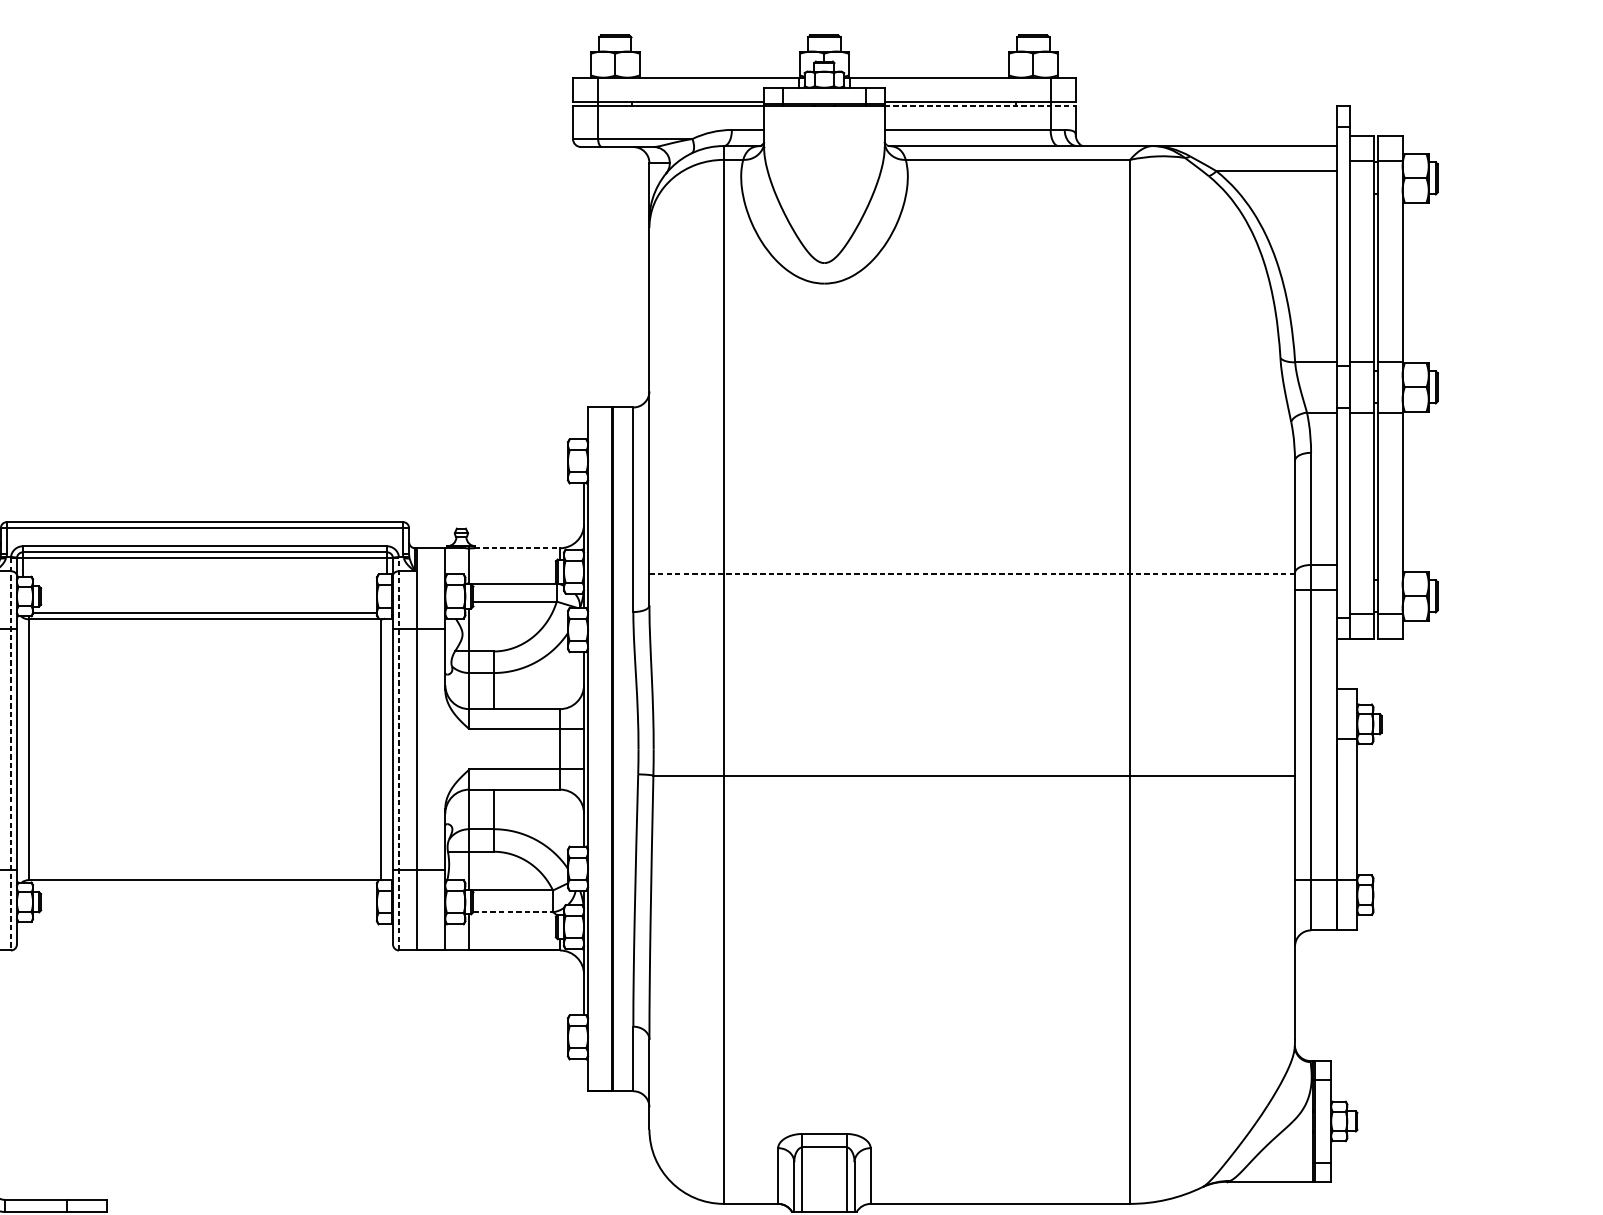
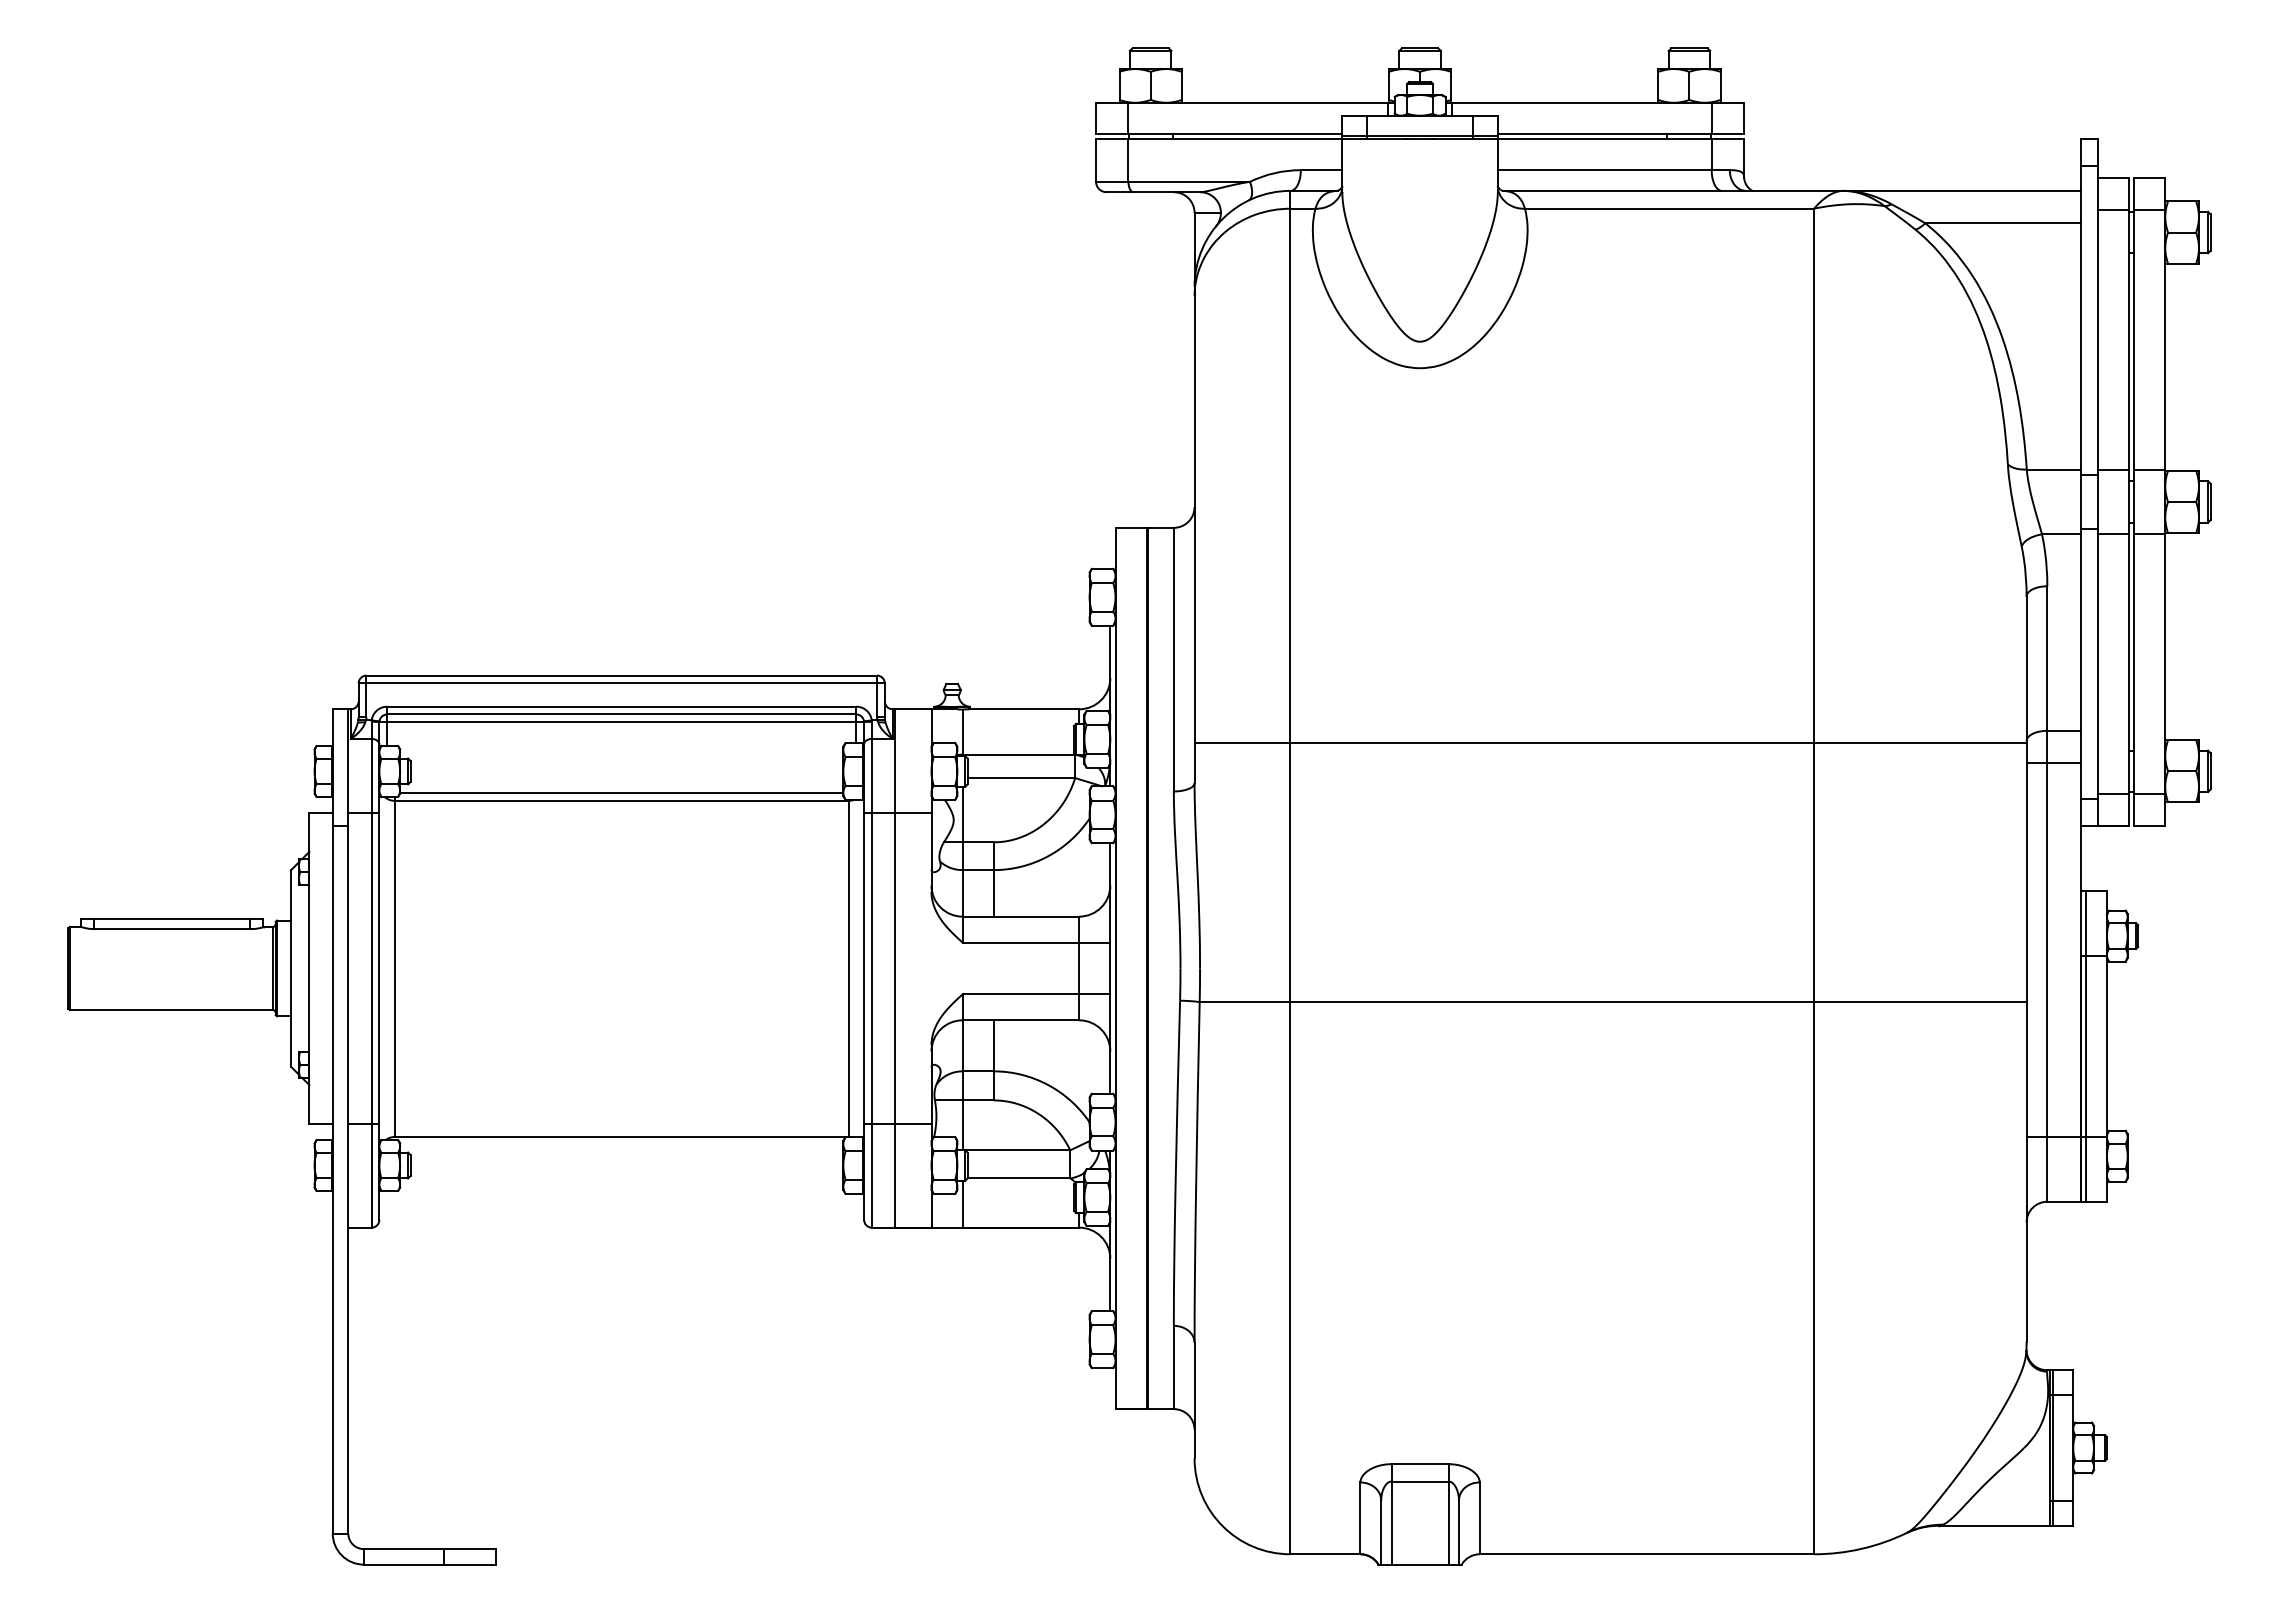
line: (980, 106) -> (1621, 139), dashed -> solid
line: (517, 548) -> (1024, 709), dashed -> solid
line: (972, 574) -> (1611, 742), dashed -> solid
line: (10, 754) -> (371, 974), dashed -> solid
line: (398, 754) -> (871, 974), dashed -> solid
line: (1341, 809) -> (2086, 1045), added
line: (513, 912) -> (1019, 1178), dashed -> solid

